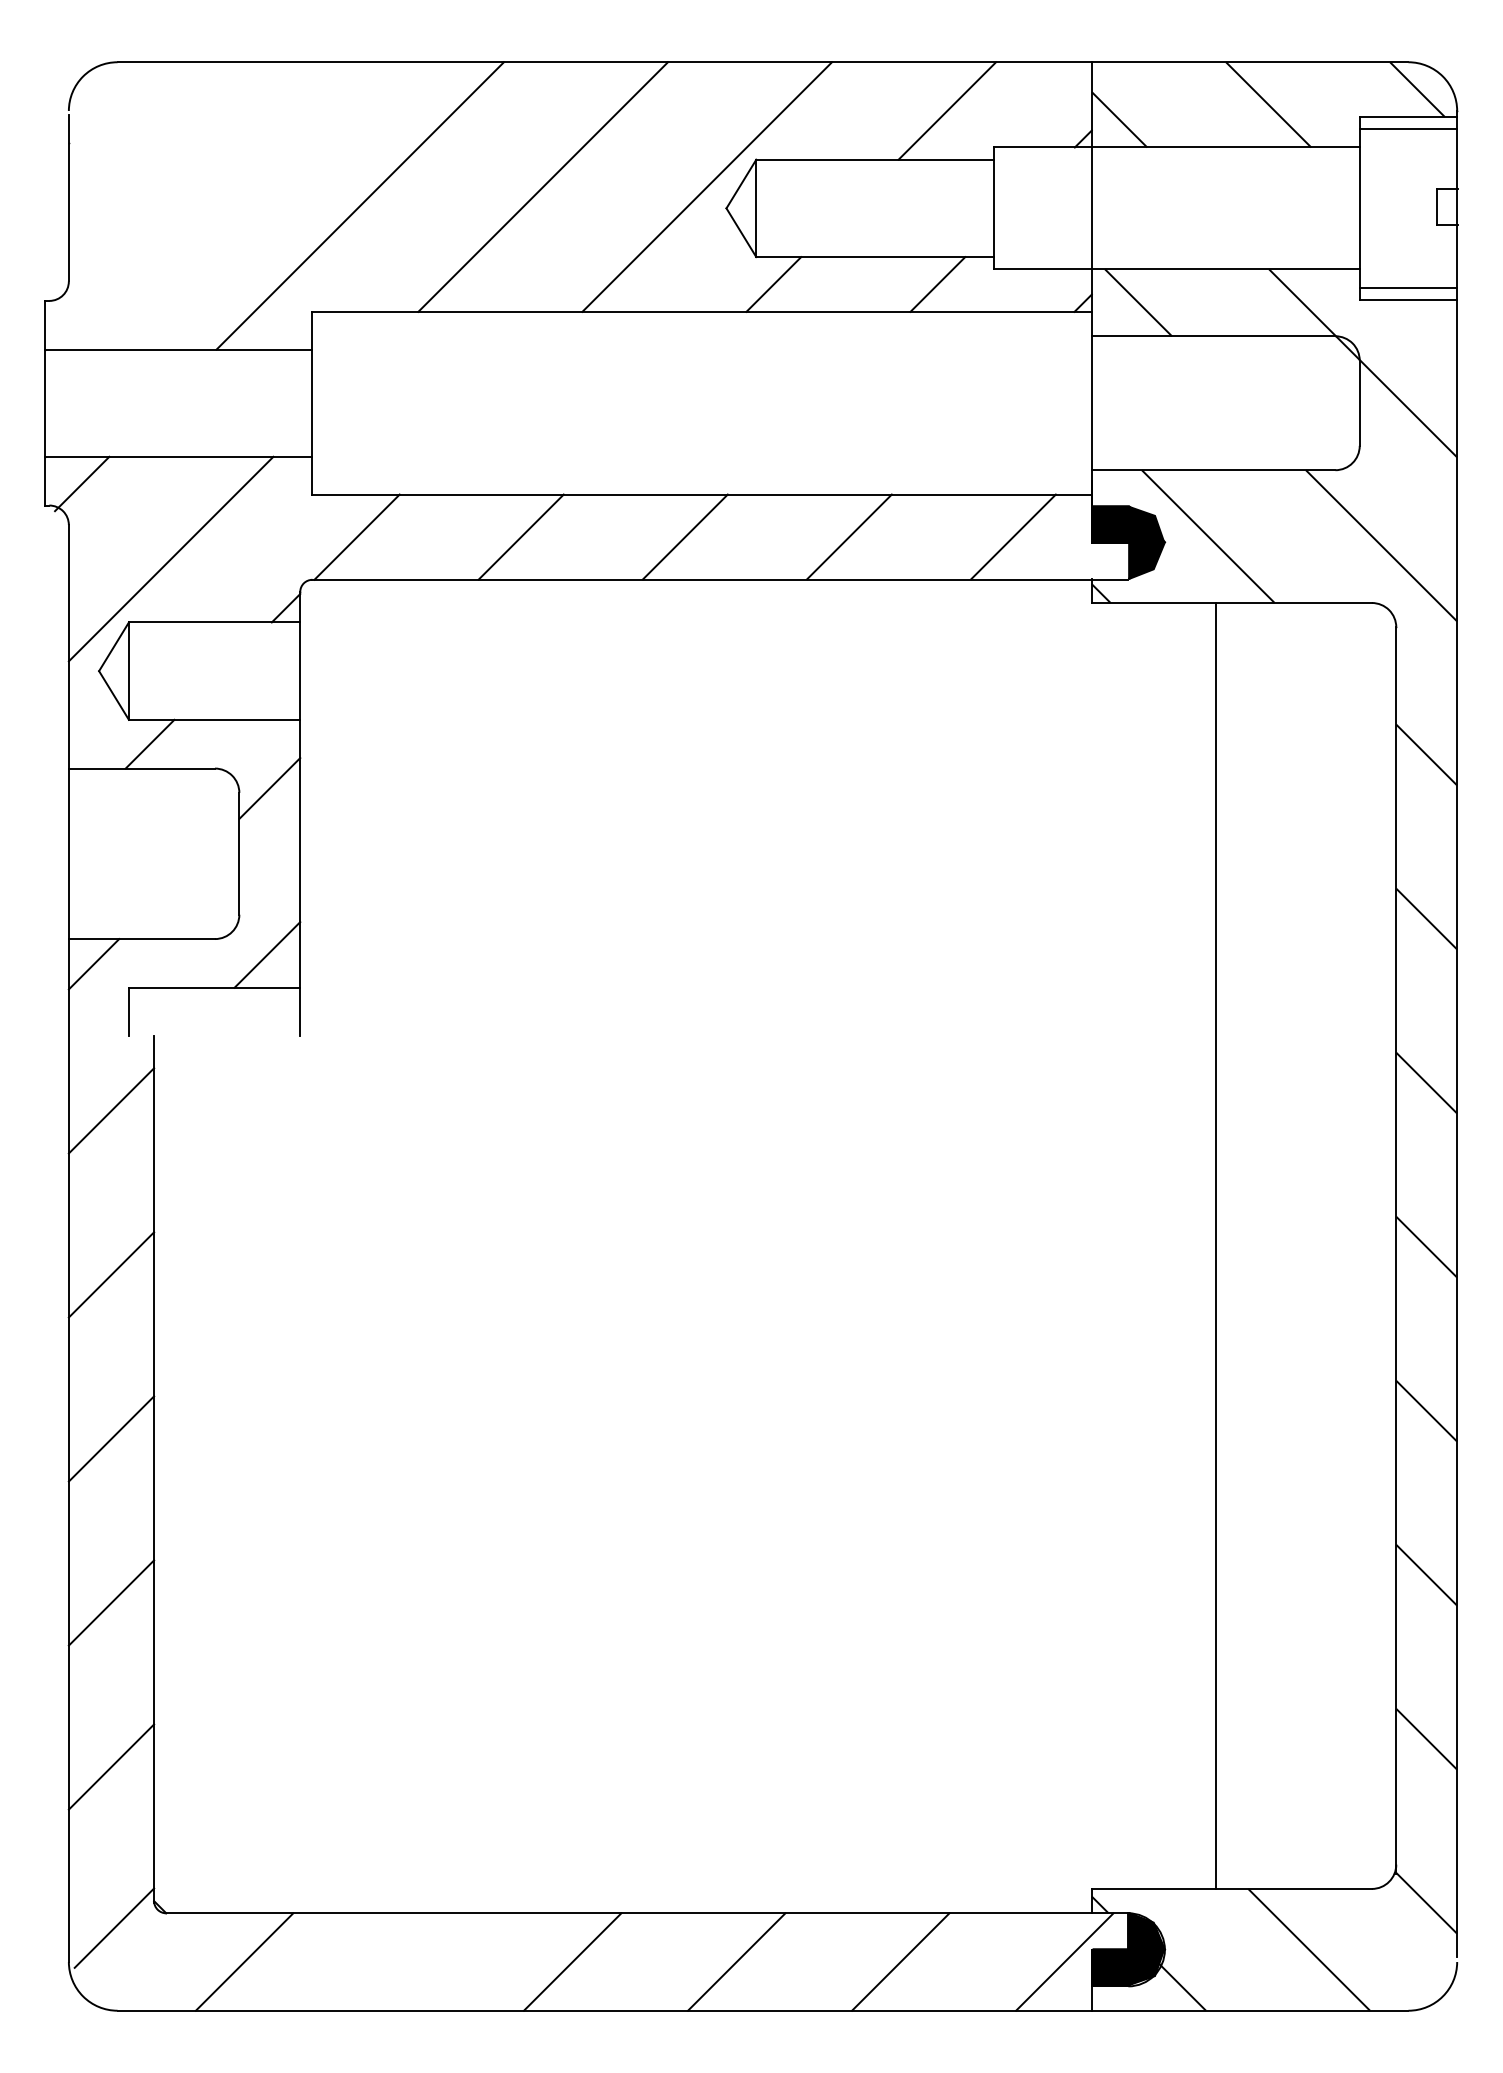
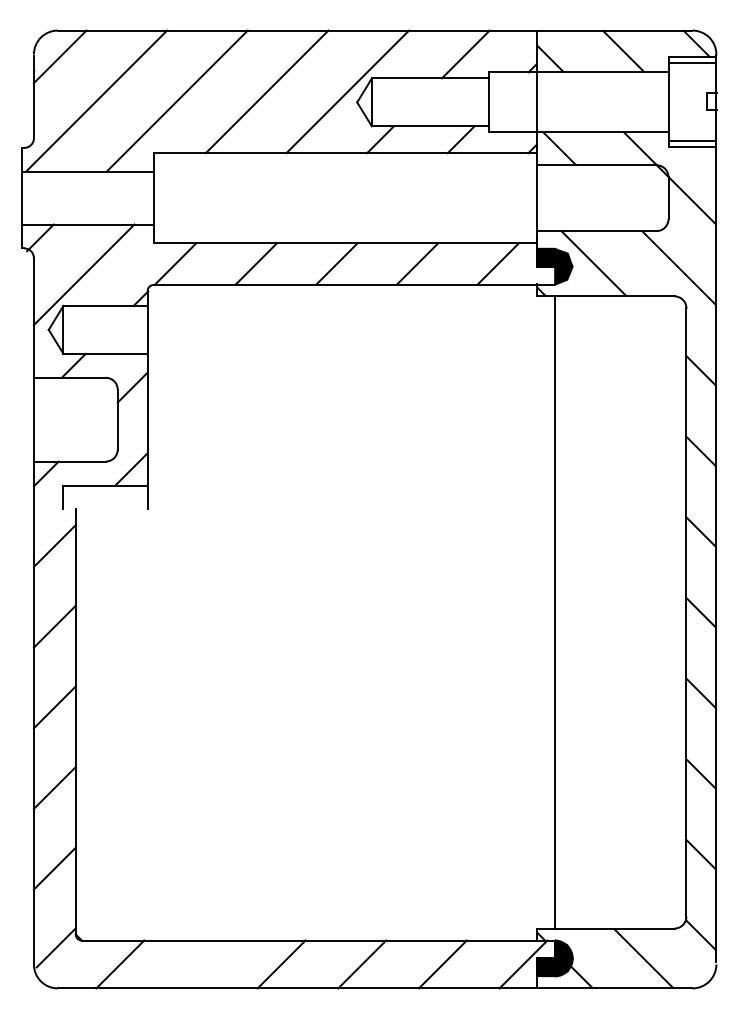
line: (120, 115) -> (59, 56), added
line: (196, 204) -> (96, 100), added
line: (1215, 1246) -> (554, 612), moved

